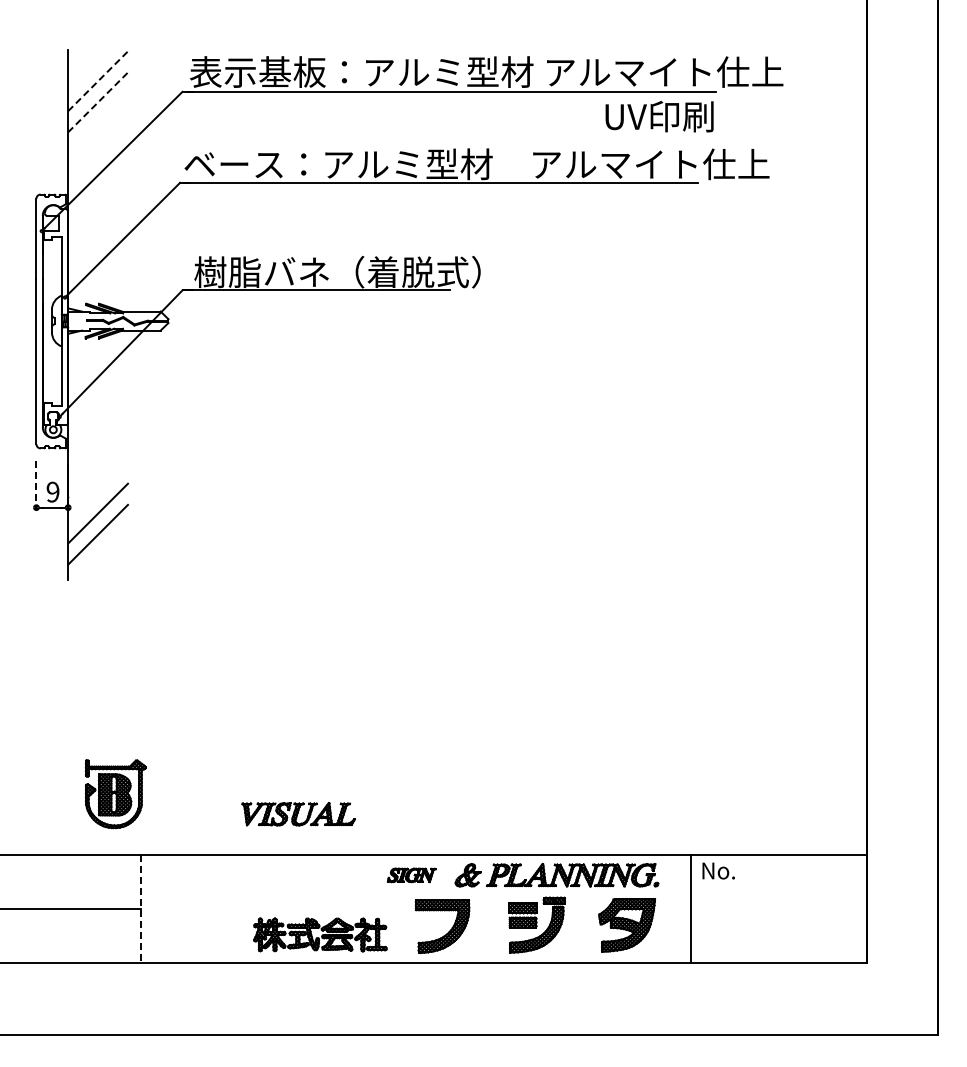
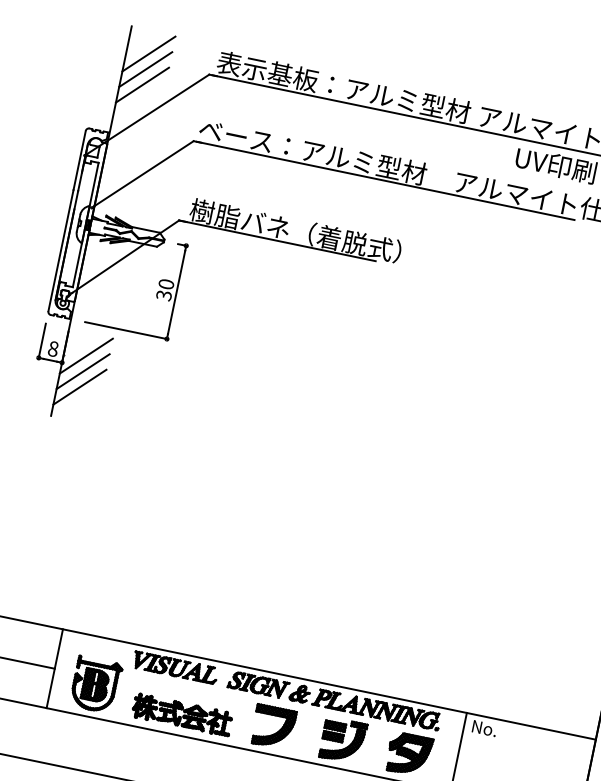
line: (98, 80) -> (149, 53), dashed -> solid
line: (98, 102) -> (146, 69), dashed -> solid
line: (98, 123) -> (142, 85), added
part: (172, 378) -> (158, 283), added
line: (36, 484) -> (42, 340), dashed -> solid
text: (52, 491) -> (53, 348), 9 -> 8
line: (98, 492) -> (86, 356), added
part: (115, 794) -> (95, 685), moved
part: (298, 814) -> (175, 667), moved
part: (411, 875) -> (258, 685), size x1.67
line: (141, 909) -> (54, 669), dashed -> solid

